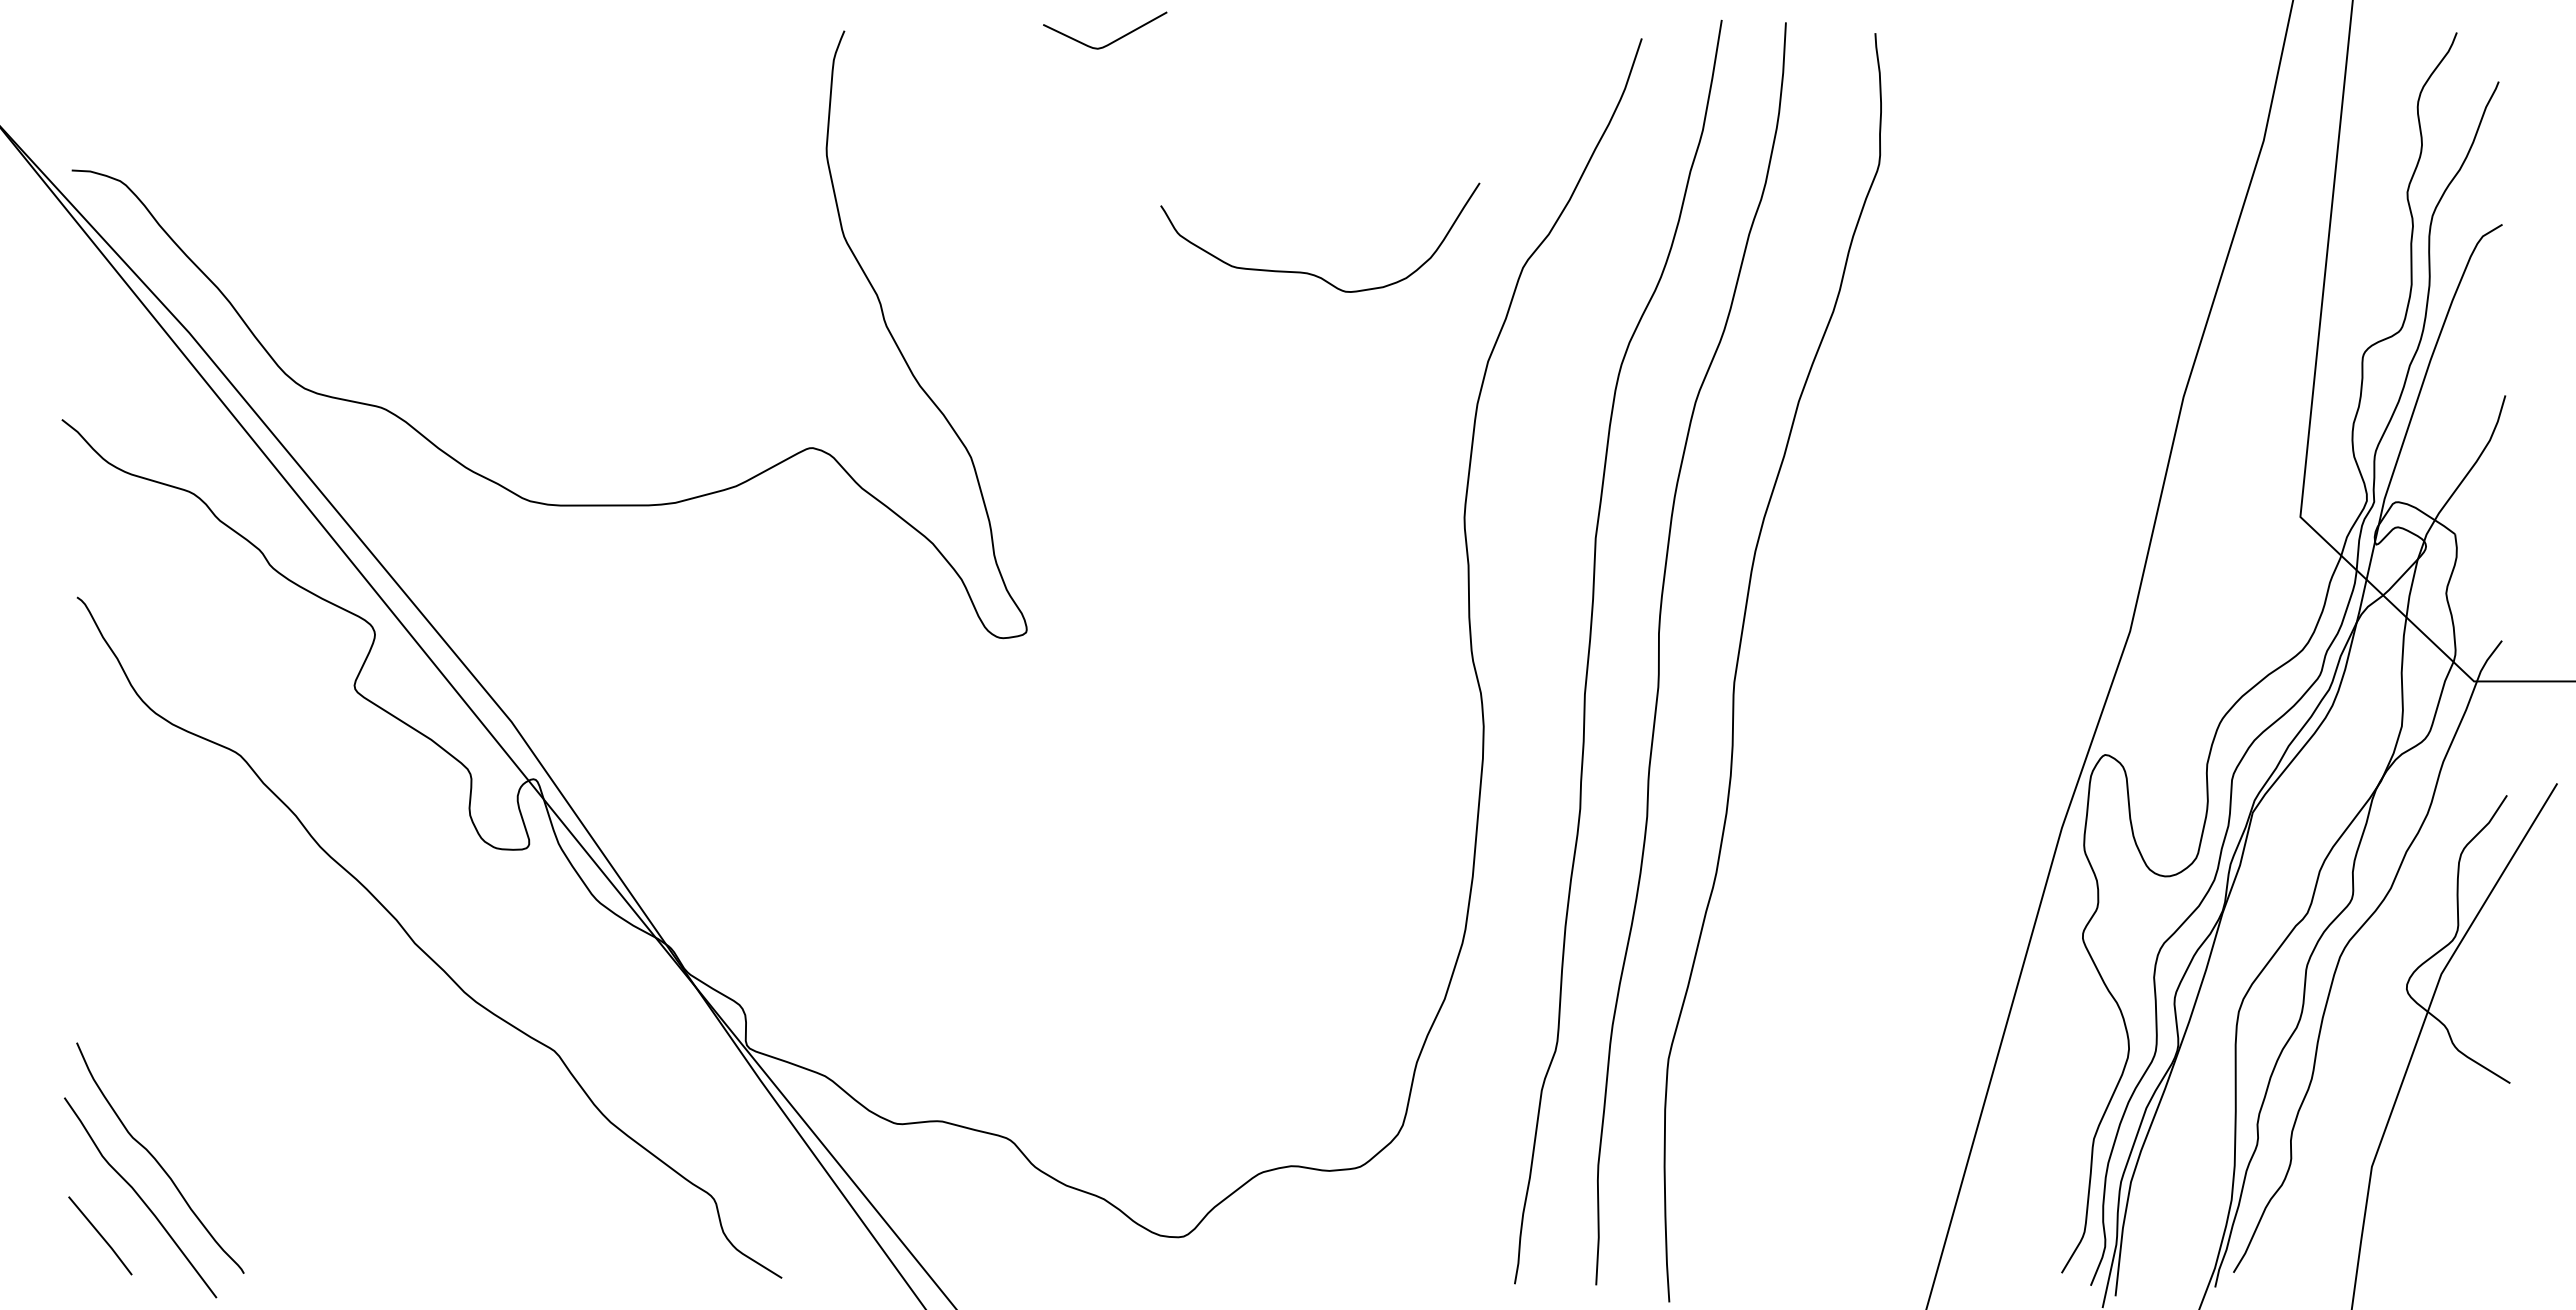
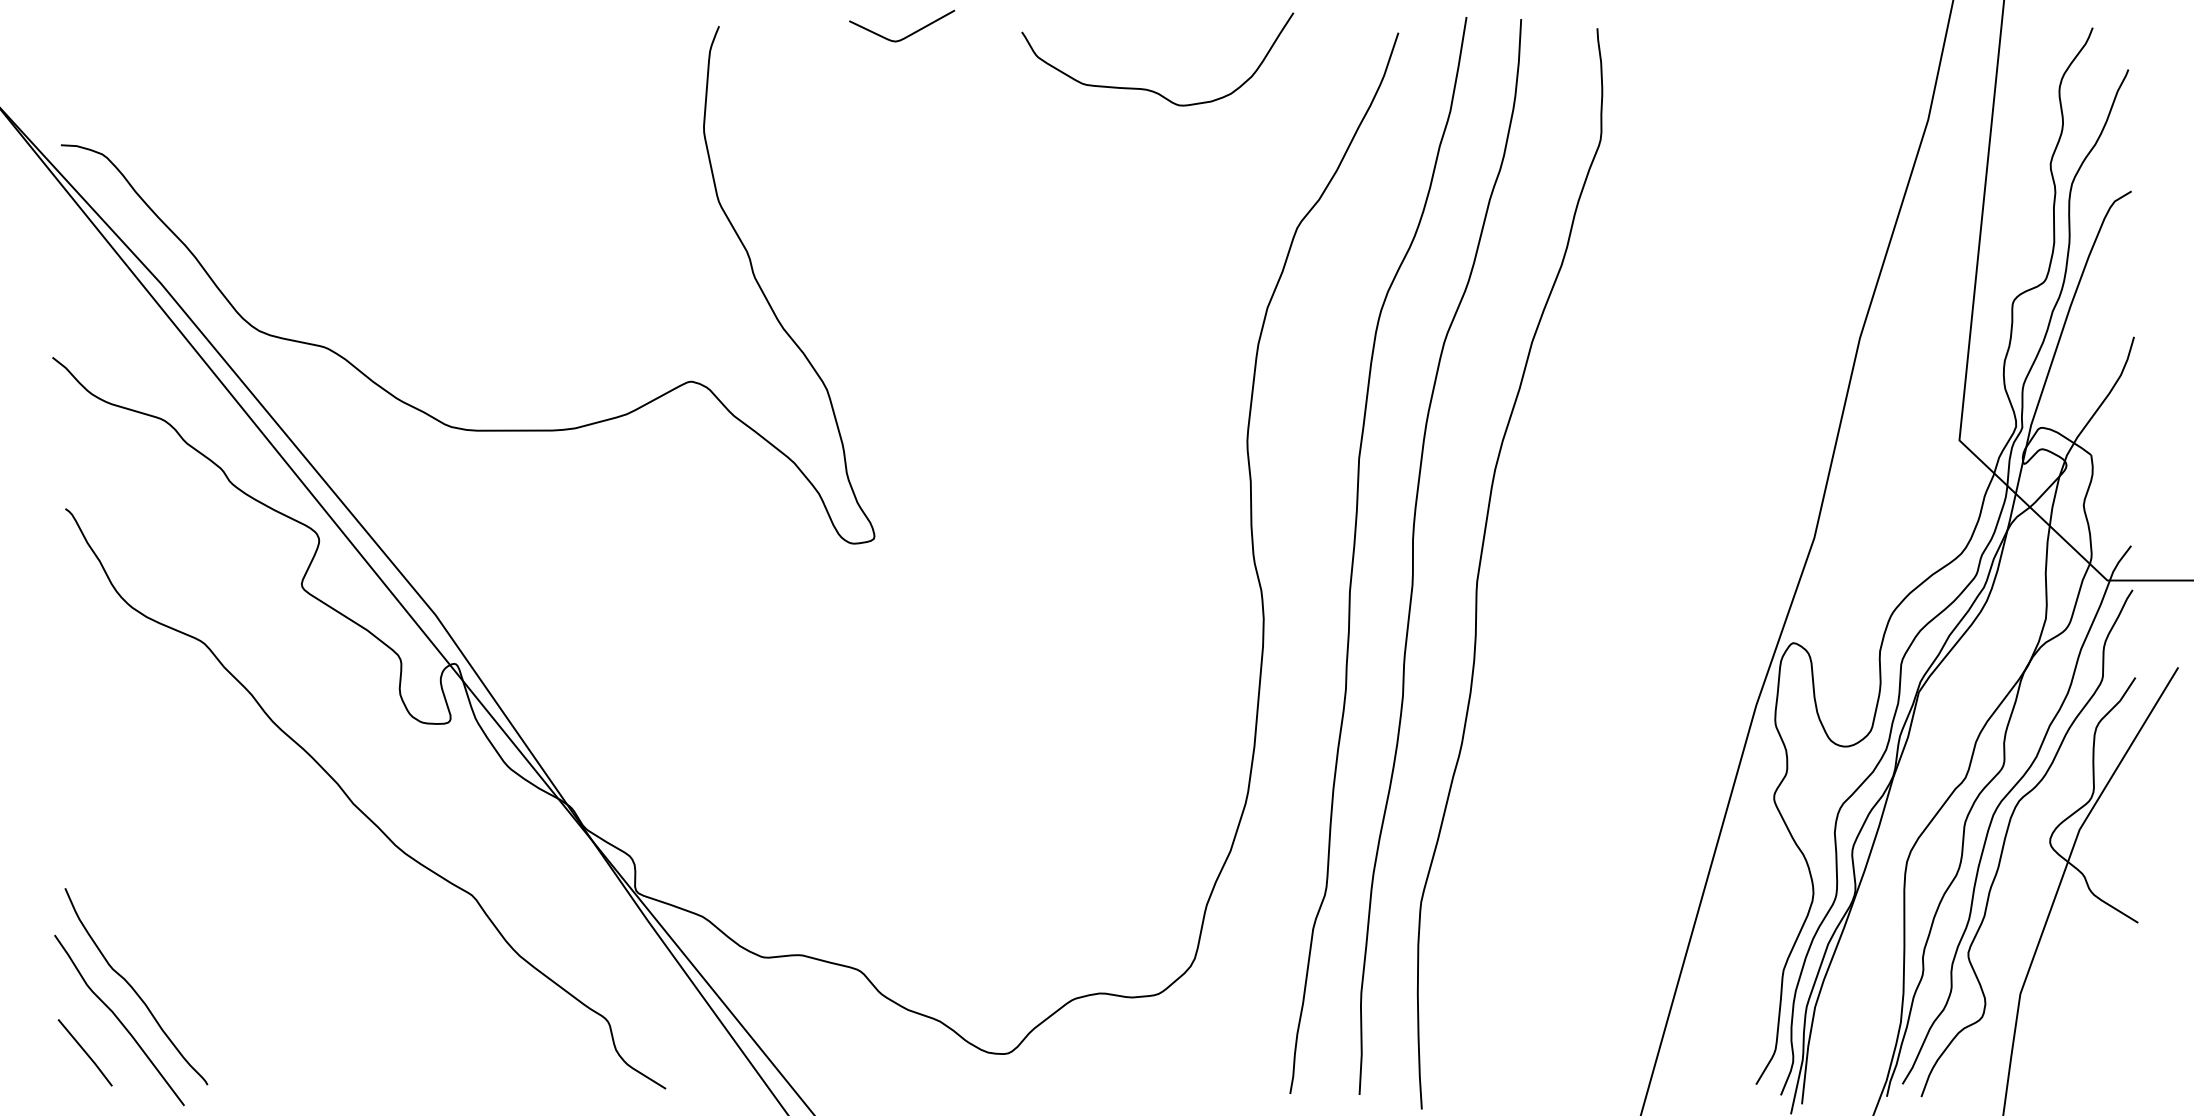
curve: (1110, 42) -> (906, 36), moved
curve: (1312, 273) -> (1151, 89), moved
curve: (2355, 983) -> (2006, 837), added

